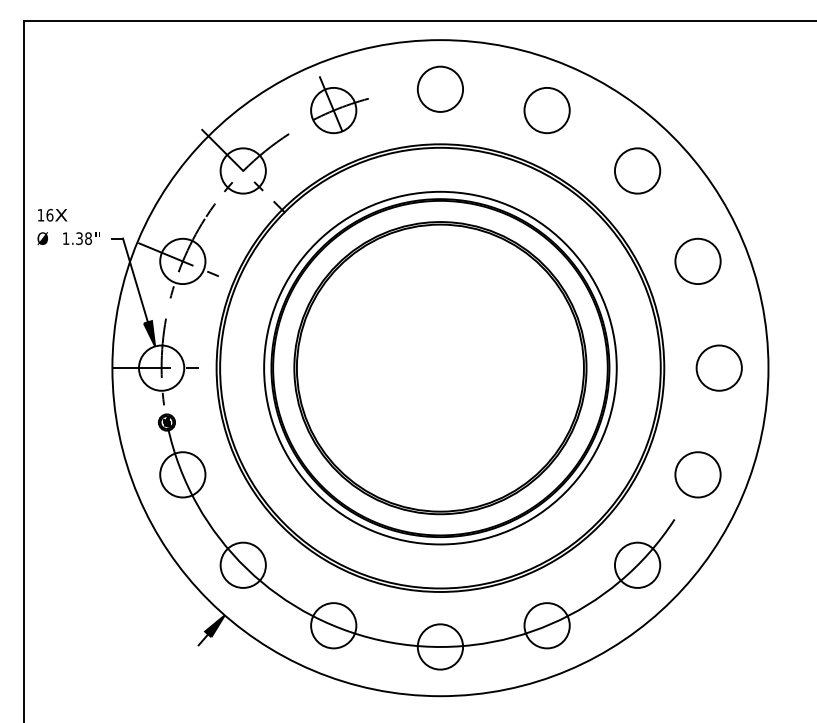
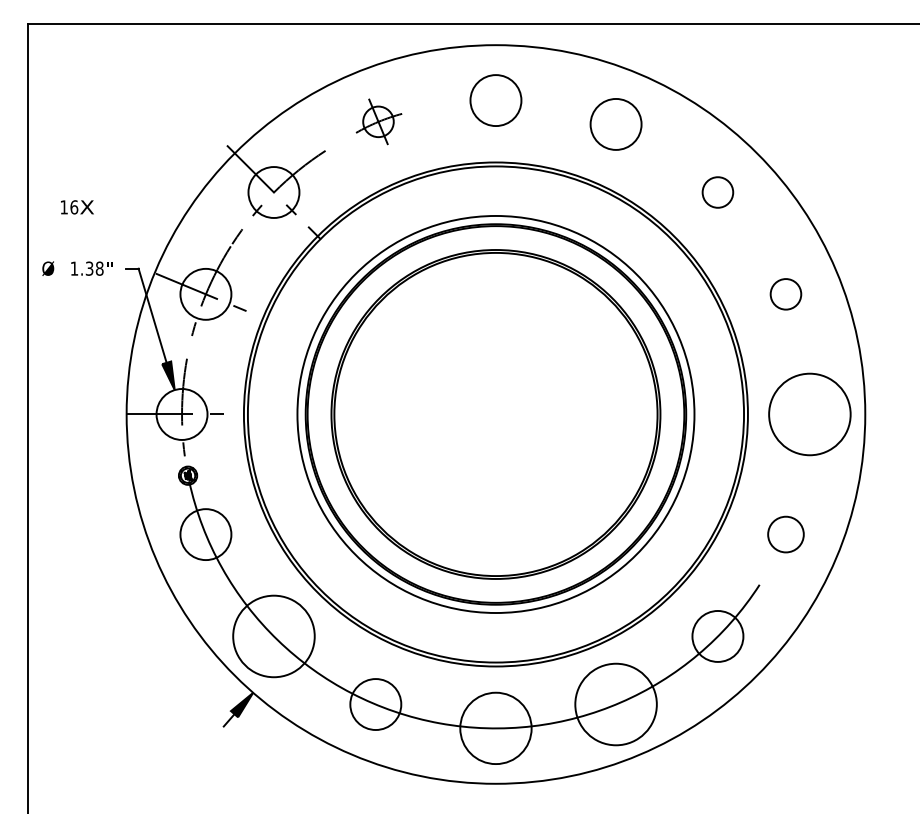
part: (339, 104) -> (382, 117), size x0.6
circle: (637, 170) -> (717, 192), size x0.6
text: (52, 215) -> (77, 207), moved
circle: (697, 260) -> (785, 293), size x0.6
circle: (718, 368) -> (809, 414), size x1.6
circle: (697, 474) -> (785, 534), size x0.7
circle: (242, 564) -> (273, 635), size x1.6
circle: (546, 625) -> (615, 704), size x1.6
circle: (440, 646) -> (495, 727), size x1.4

